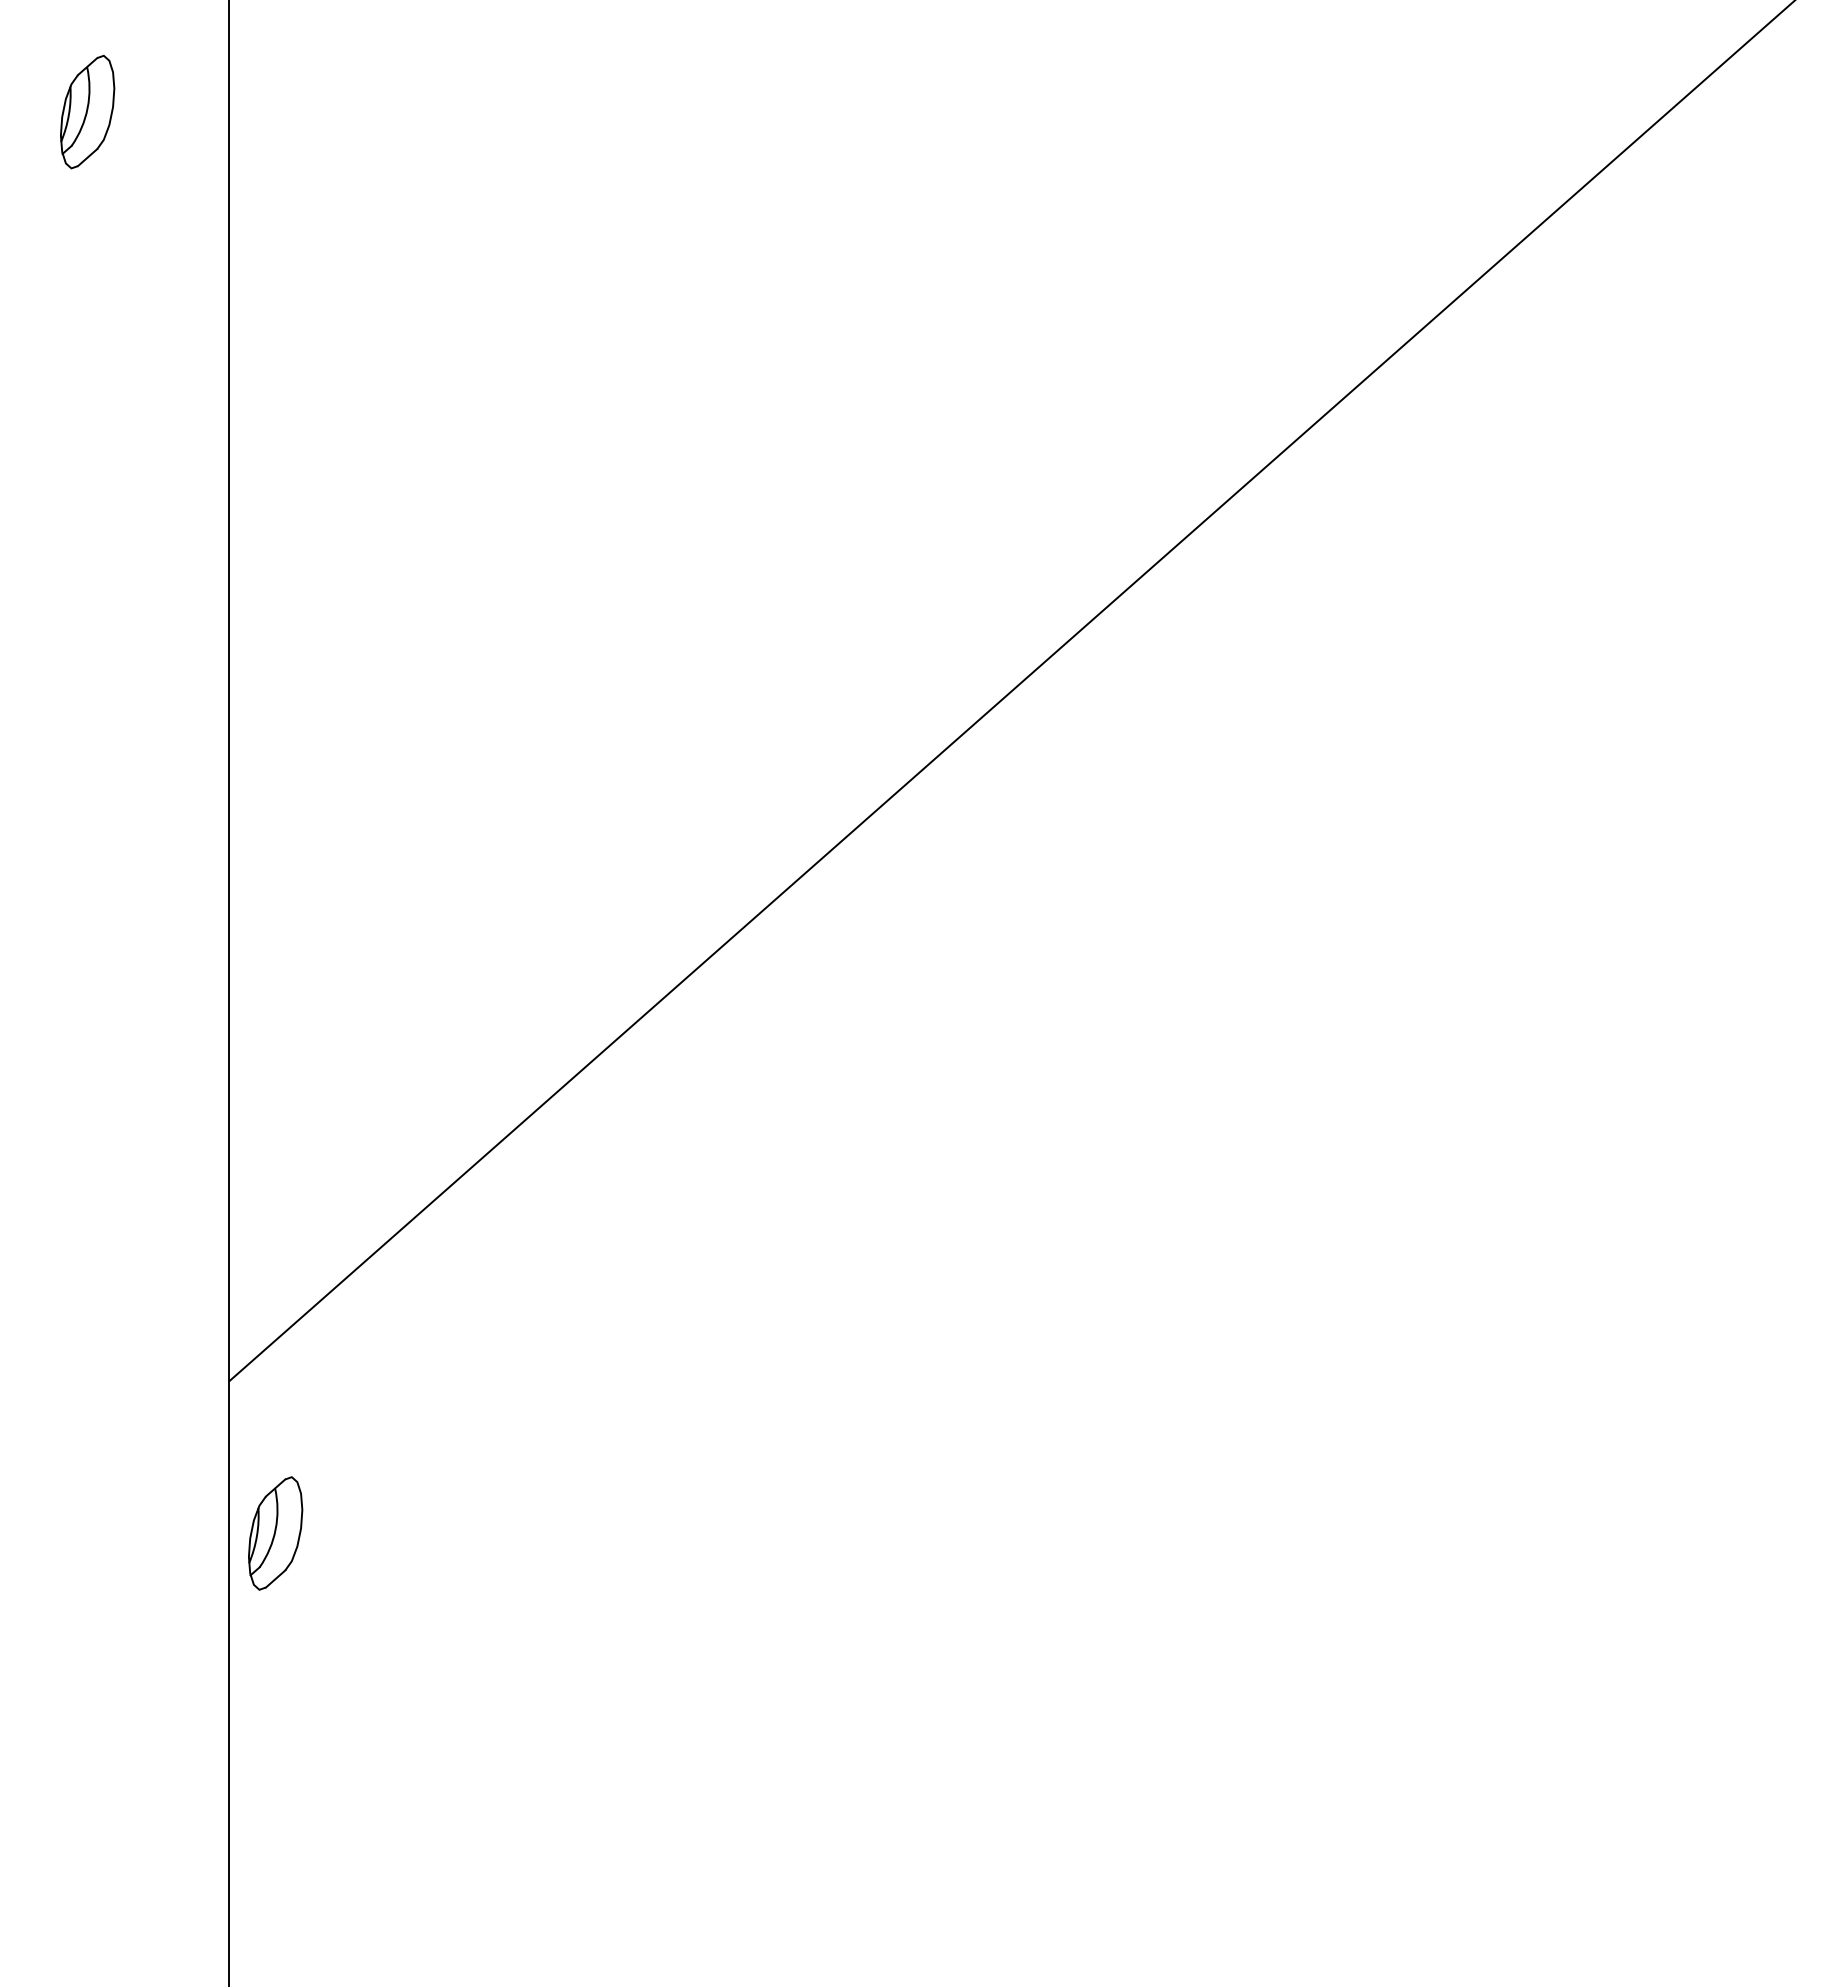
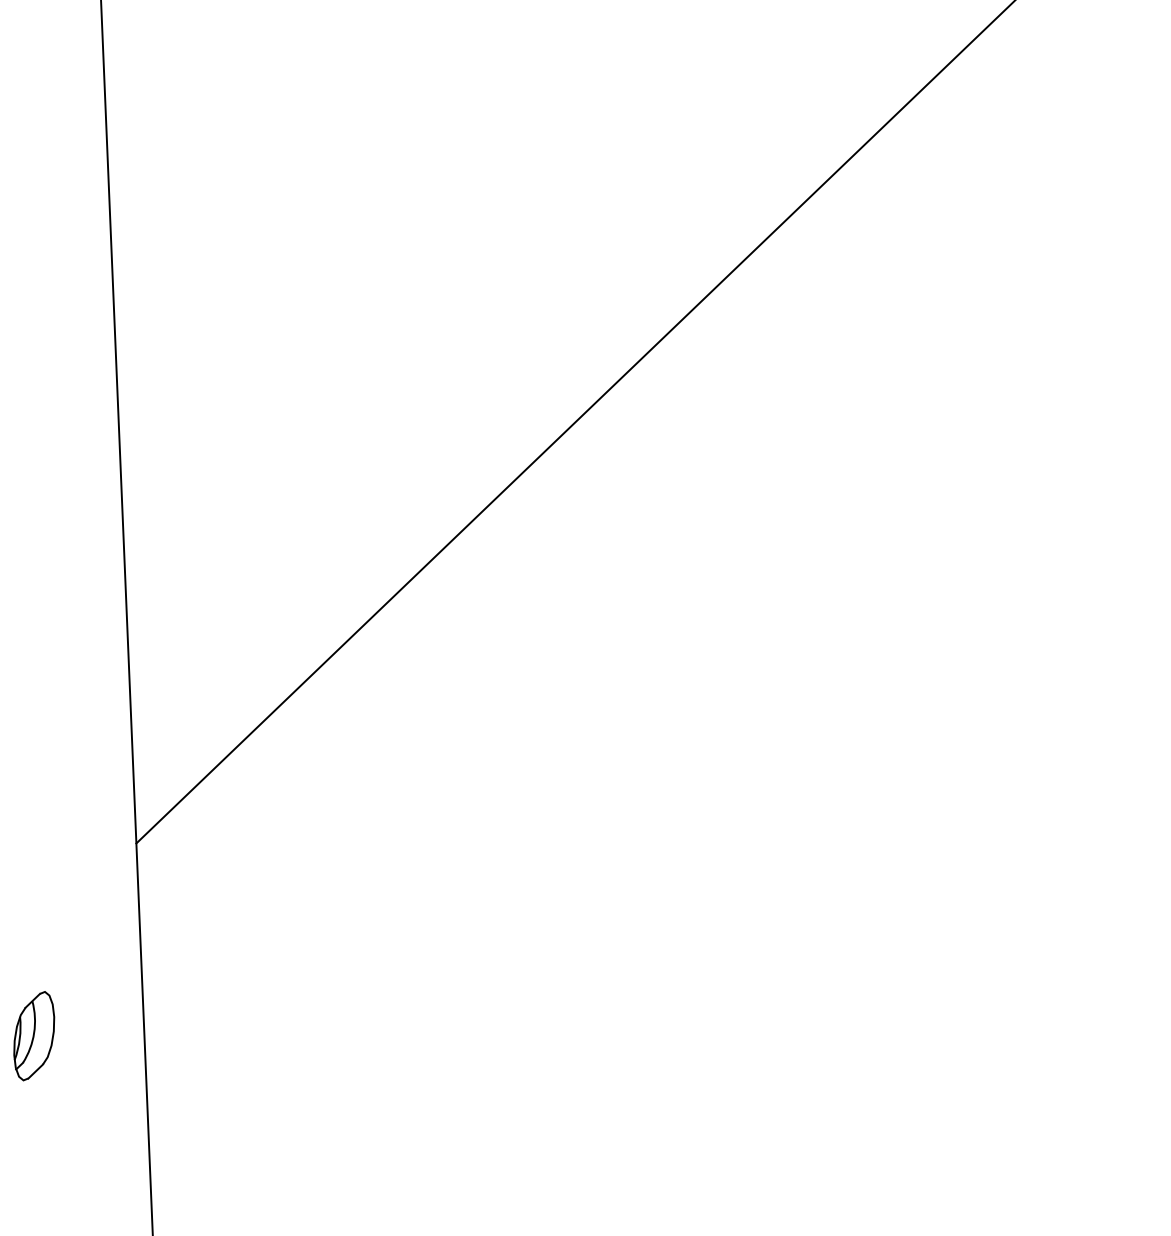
part: (275, 1533) -> (34, 1036), moved

